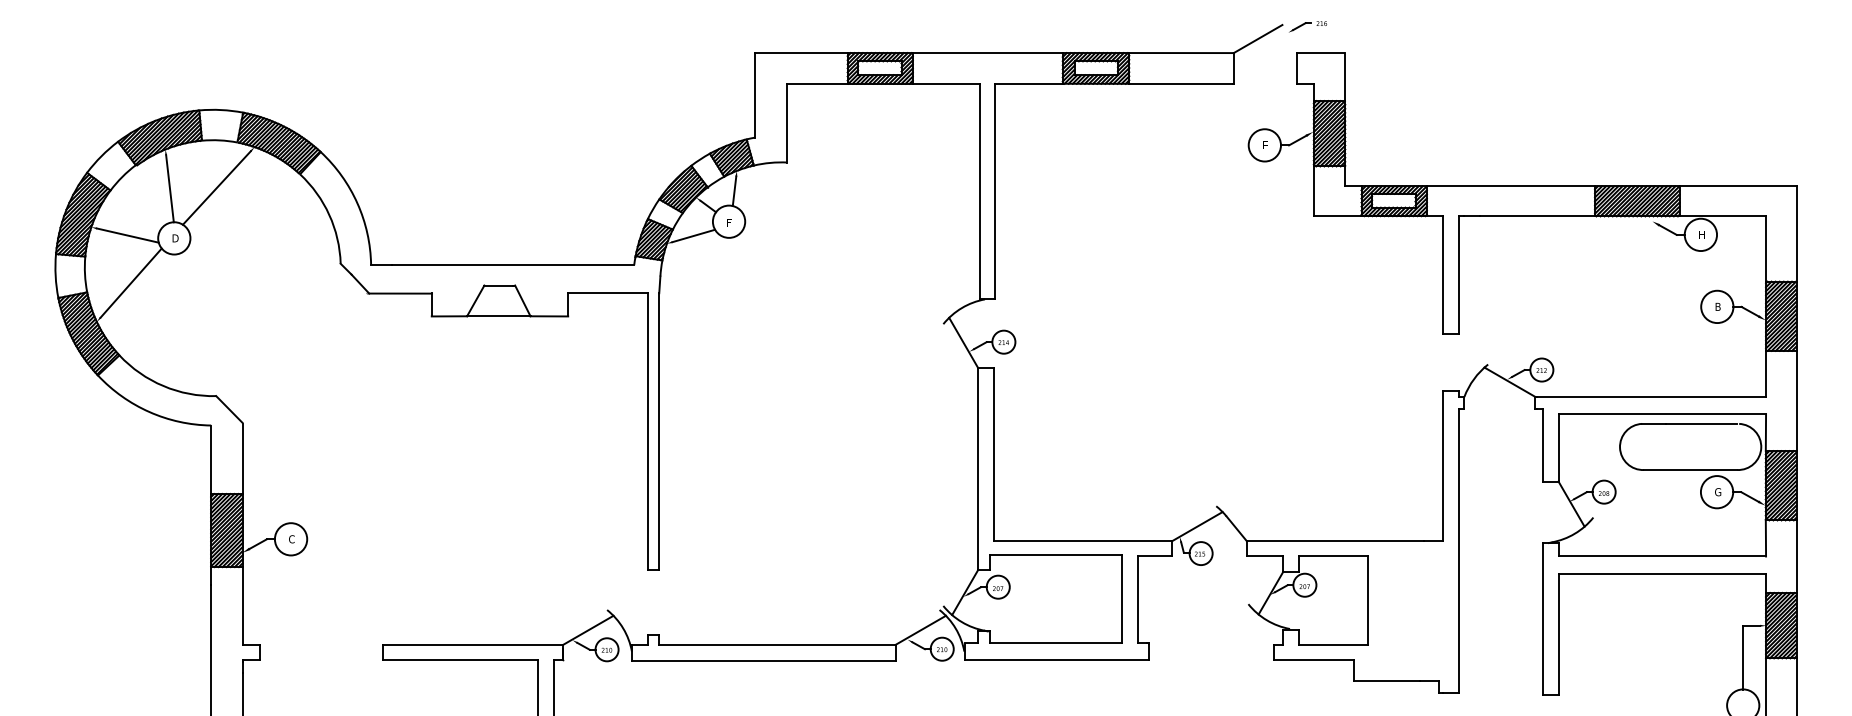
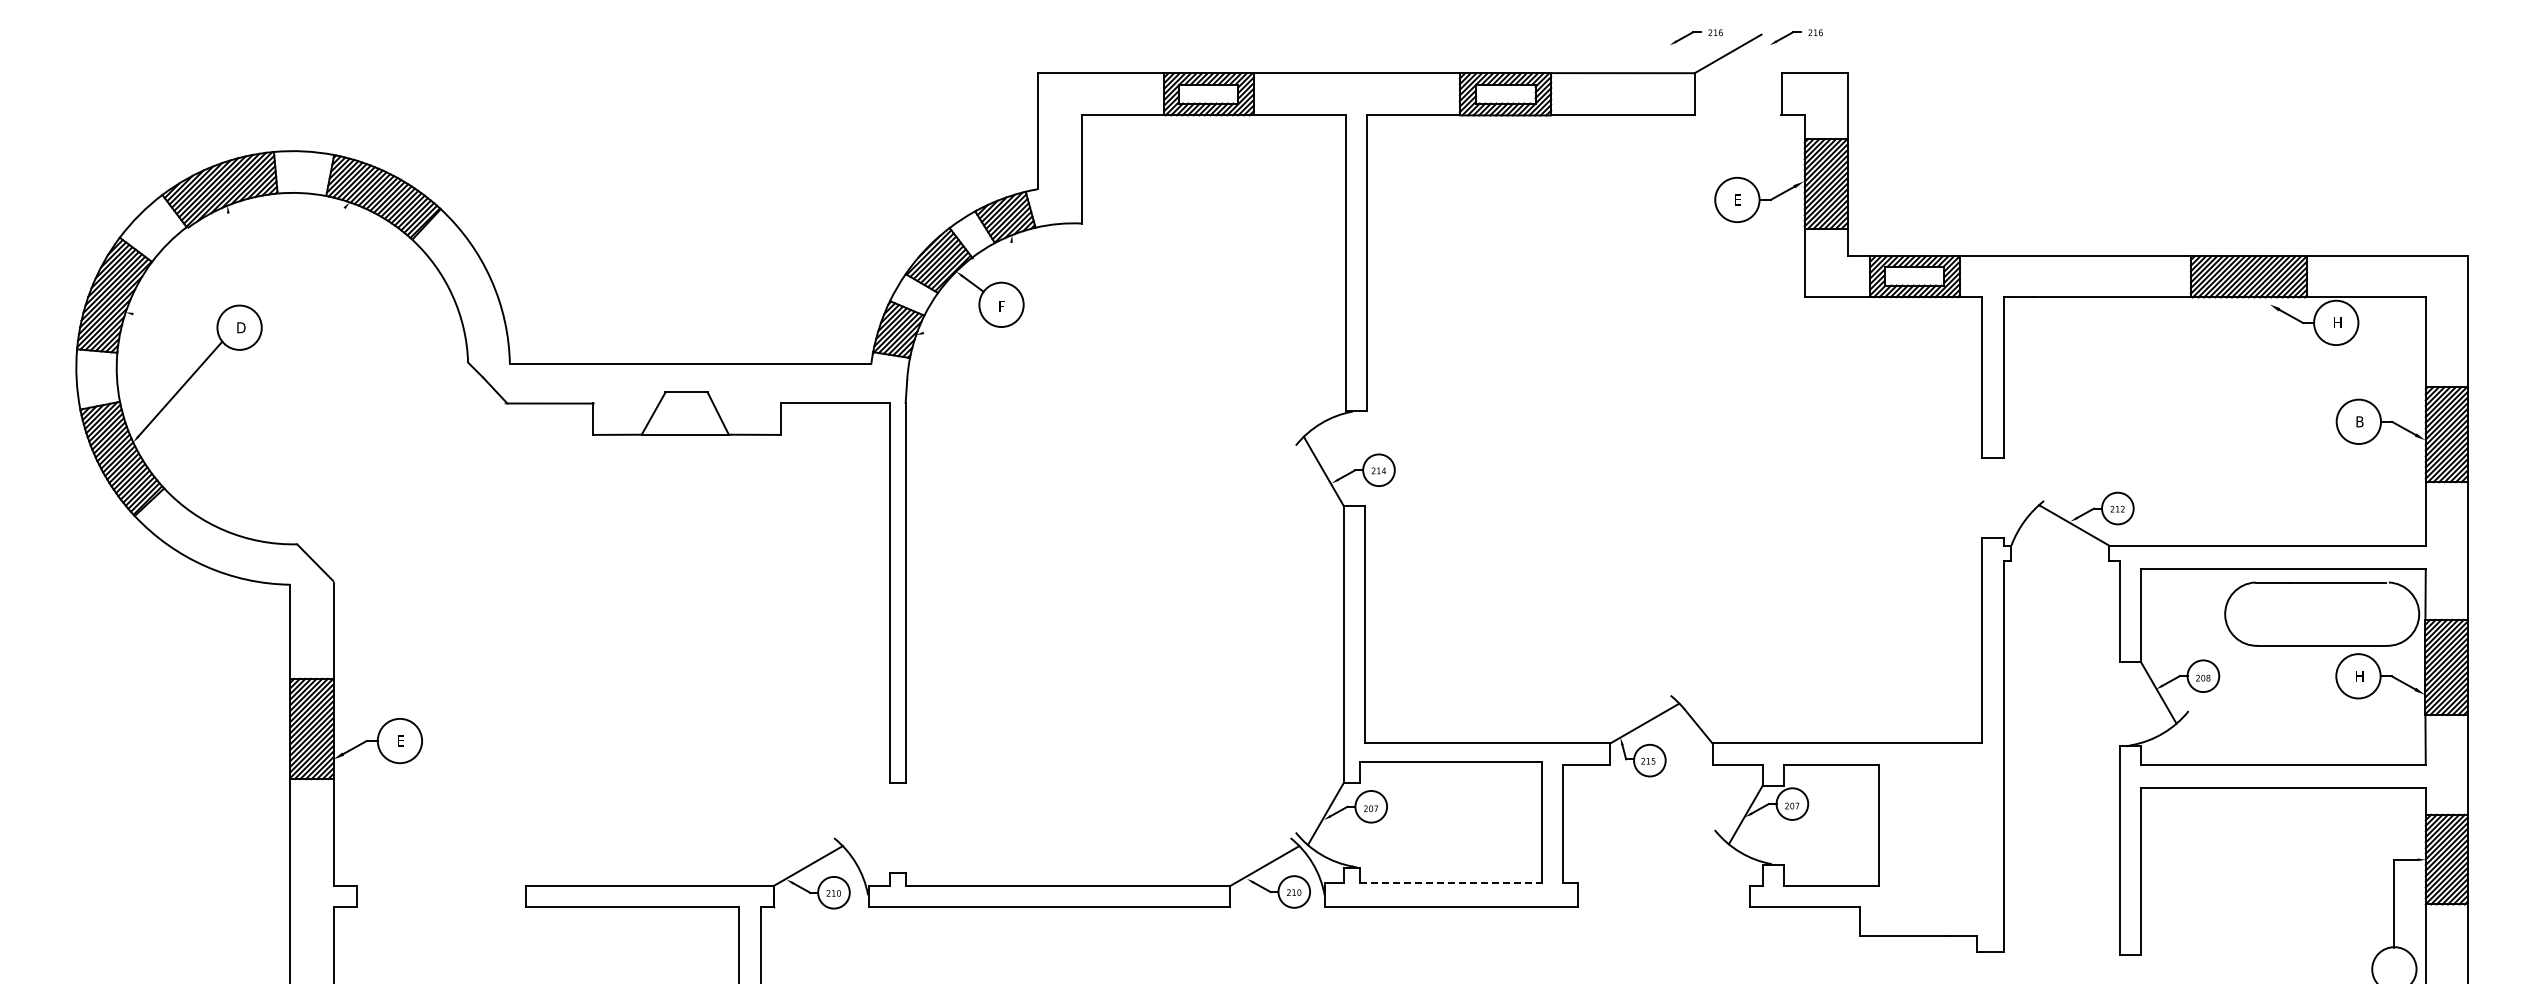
part: (1235, 26) -> (1696, 36), added
line: (216, 187) -> (297, 258), removed
line: (169, 188) -> (233, 259), removed
line: (734, 190) -> (1008, 262), removed
line: (127, 235) -> (175, 323), removed
line: (693, 235) -> (952, 323), removed
text: (1717, 491) -> (2359, 675), G -> H
text: (291, 538) -> (400, 740), C -> E
line: (1056, 643) -> (1451, 883), solid -> dashed

